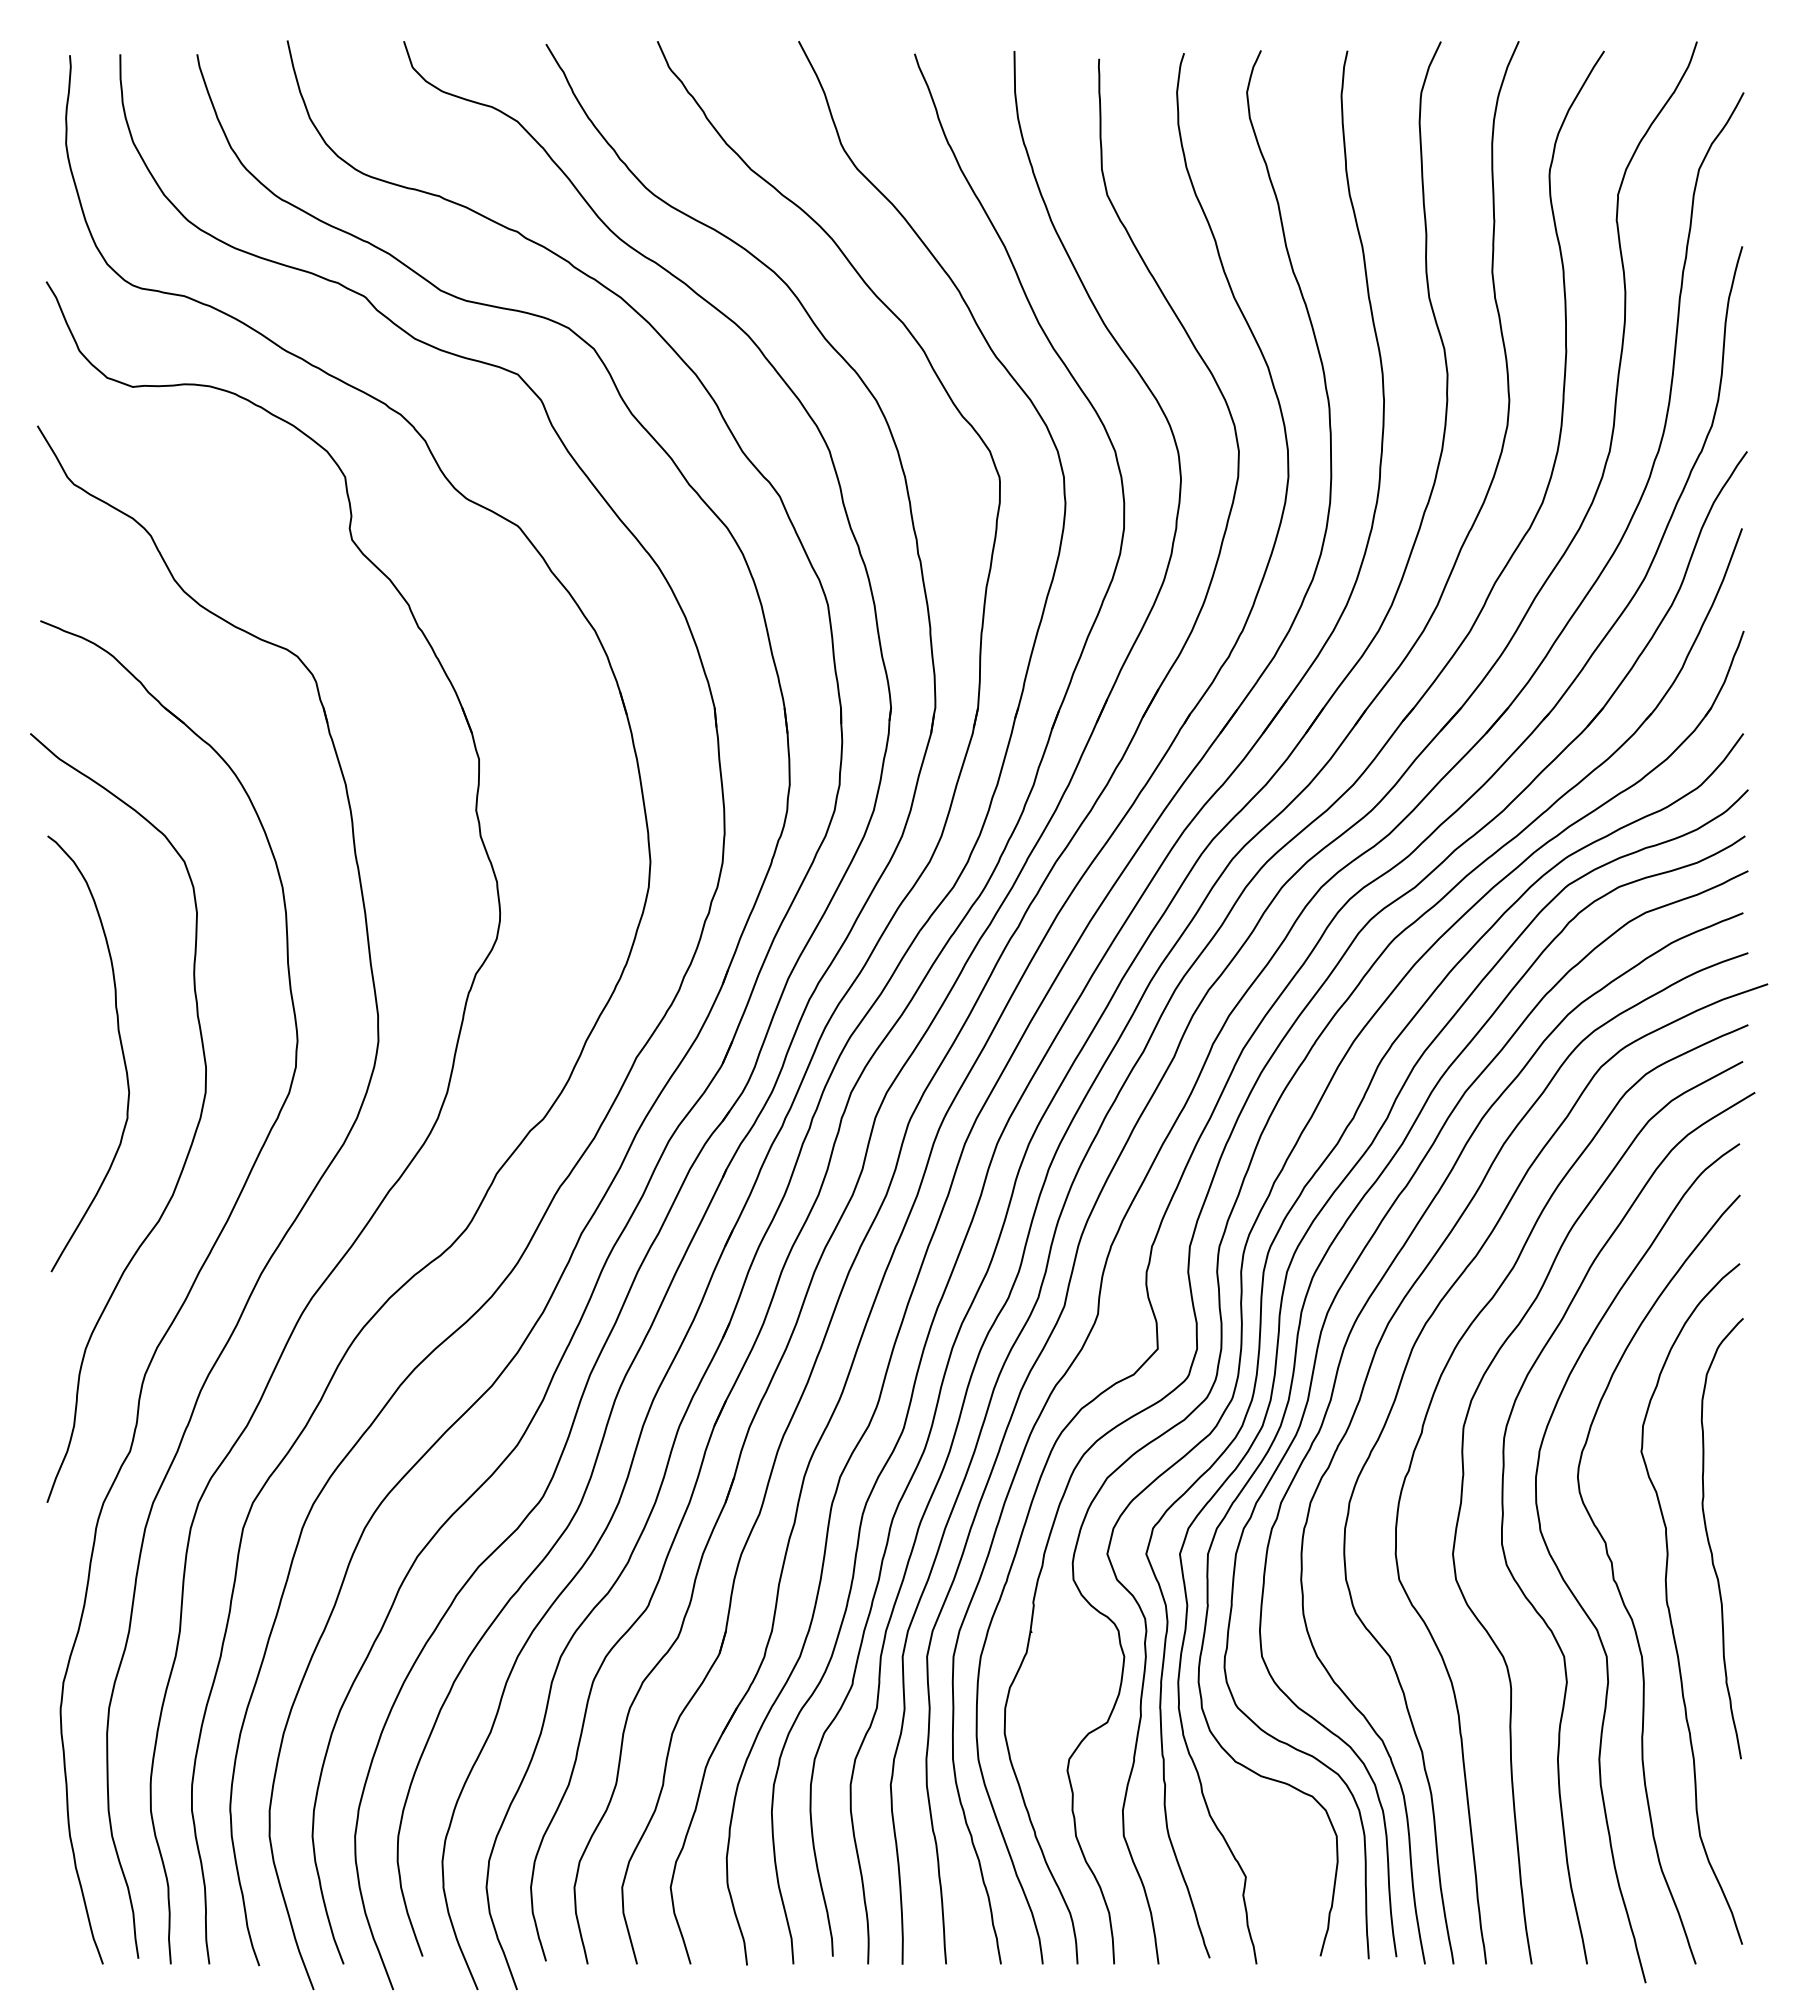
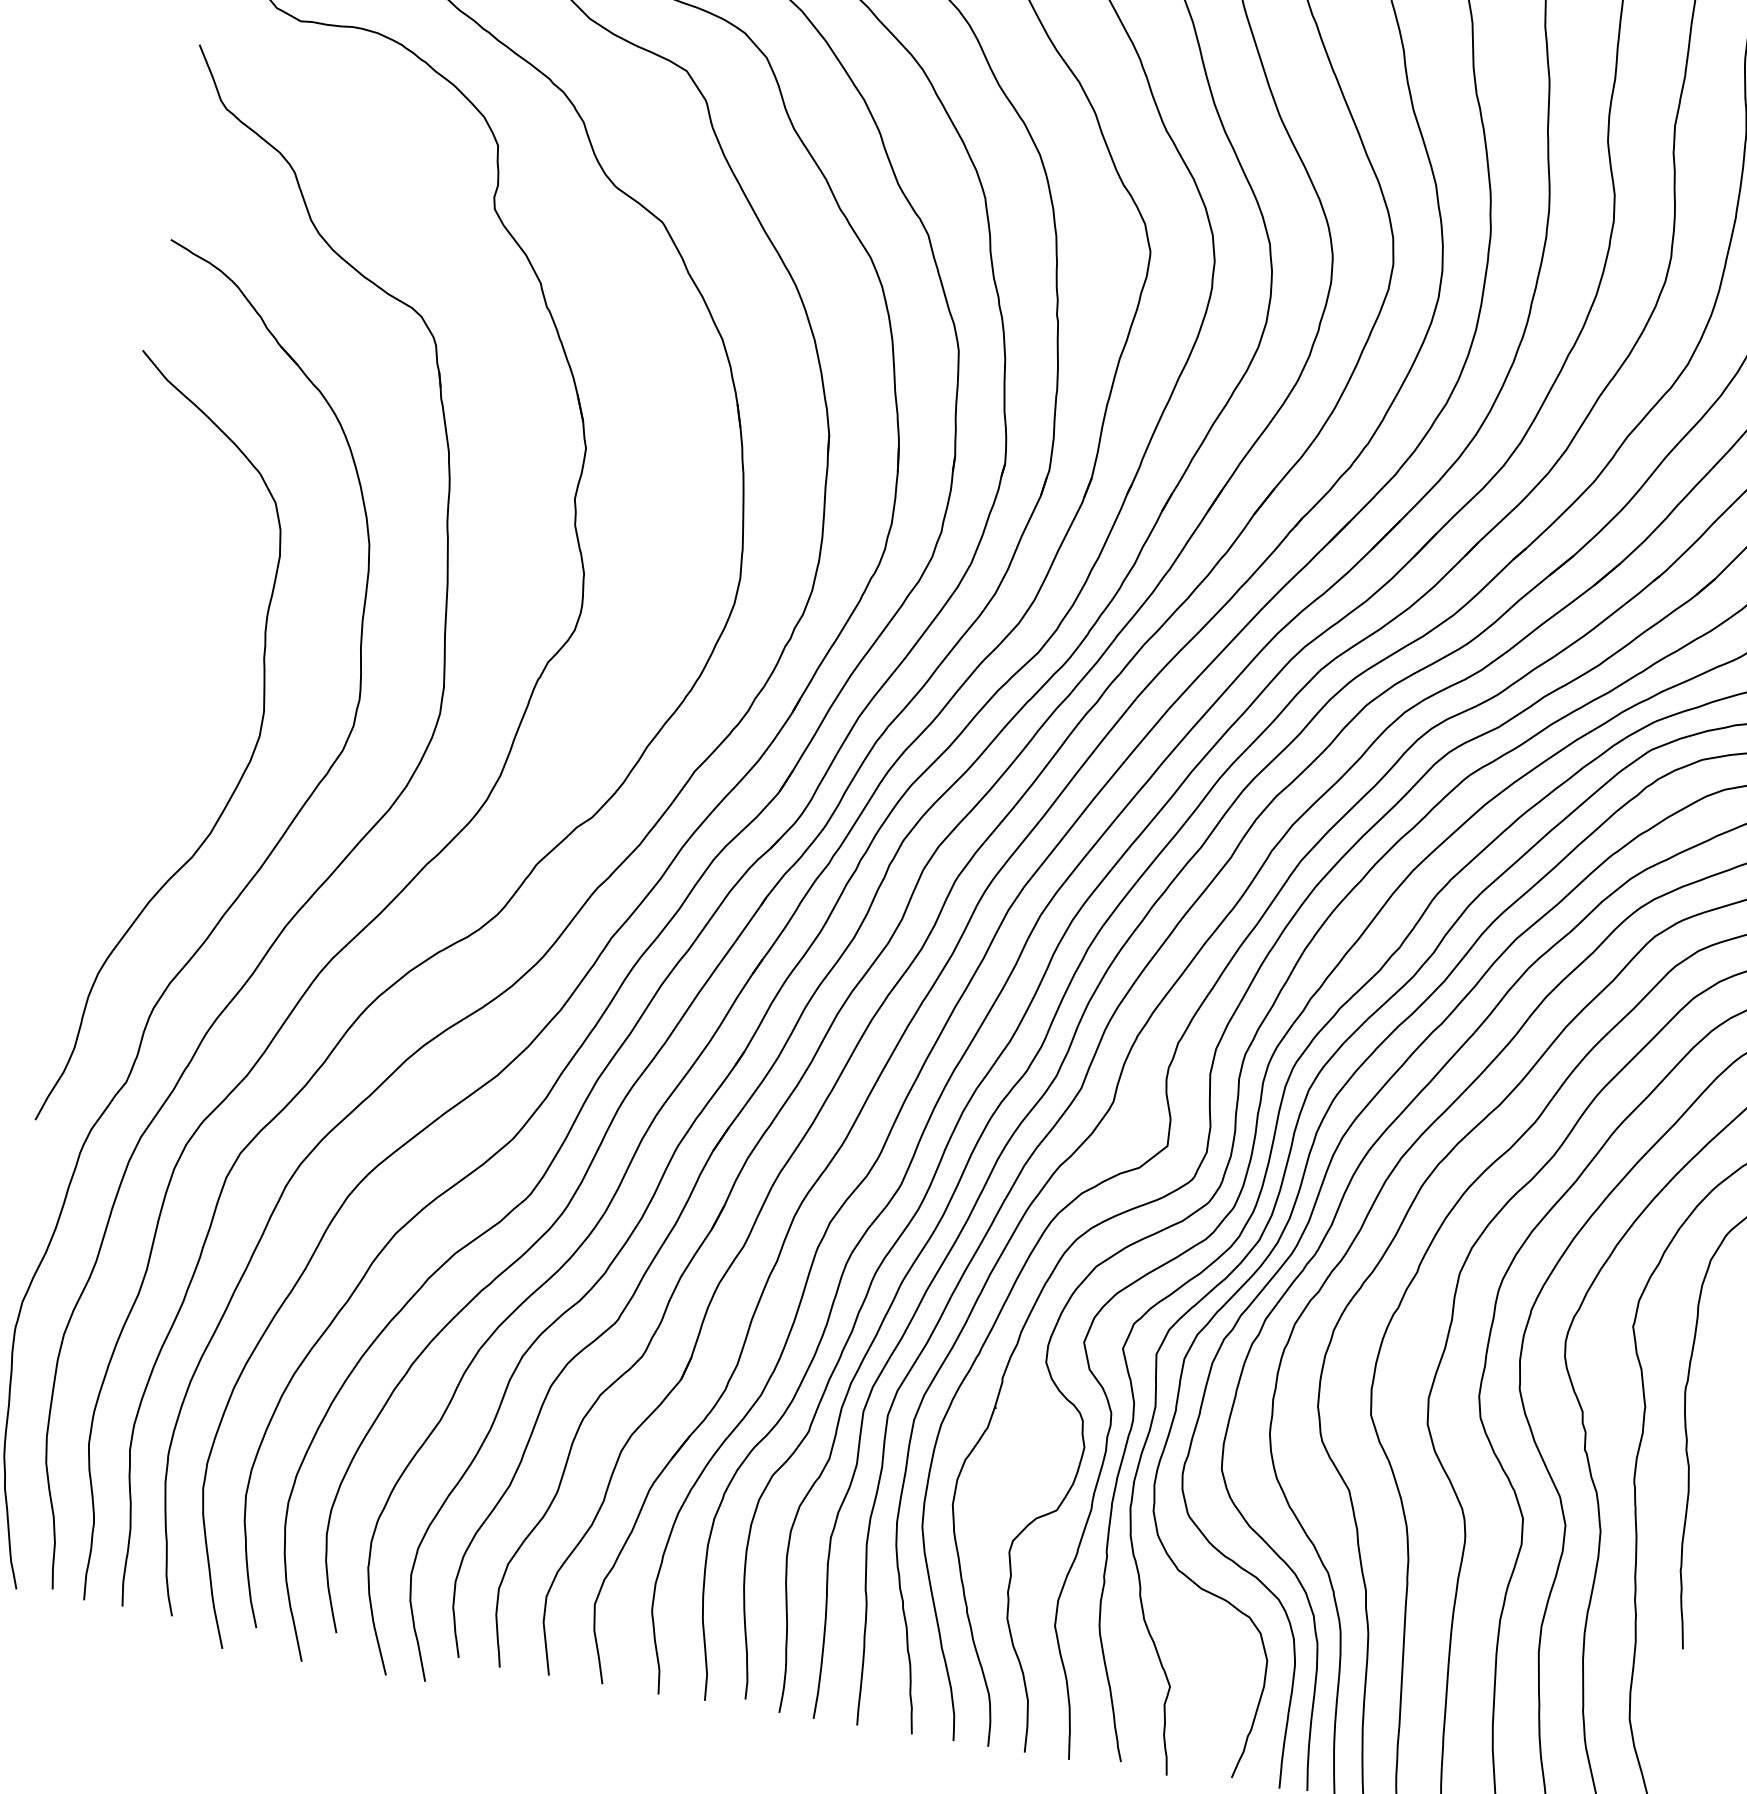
curve: (120, 1046) -> (182, 676), removed

